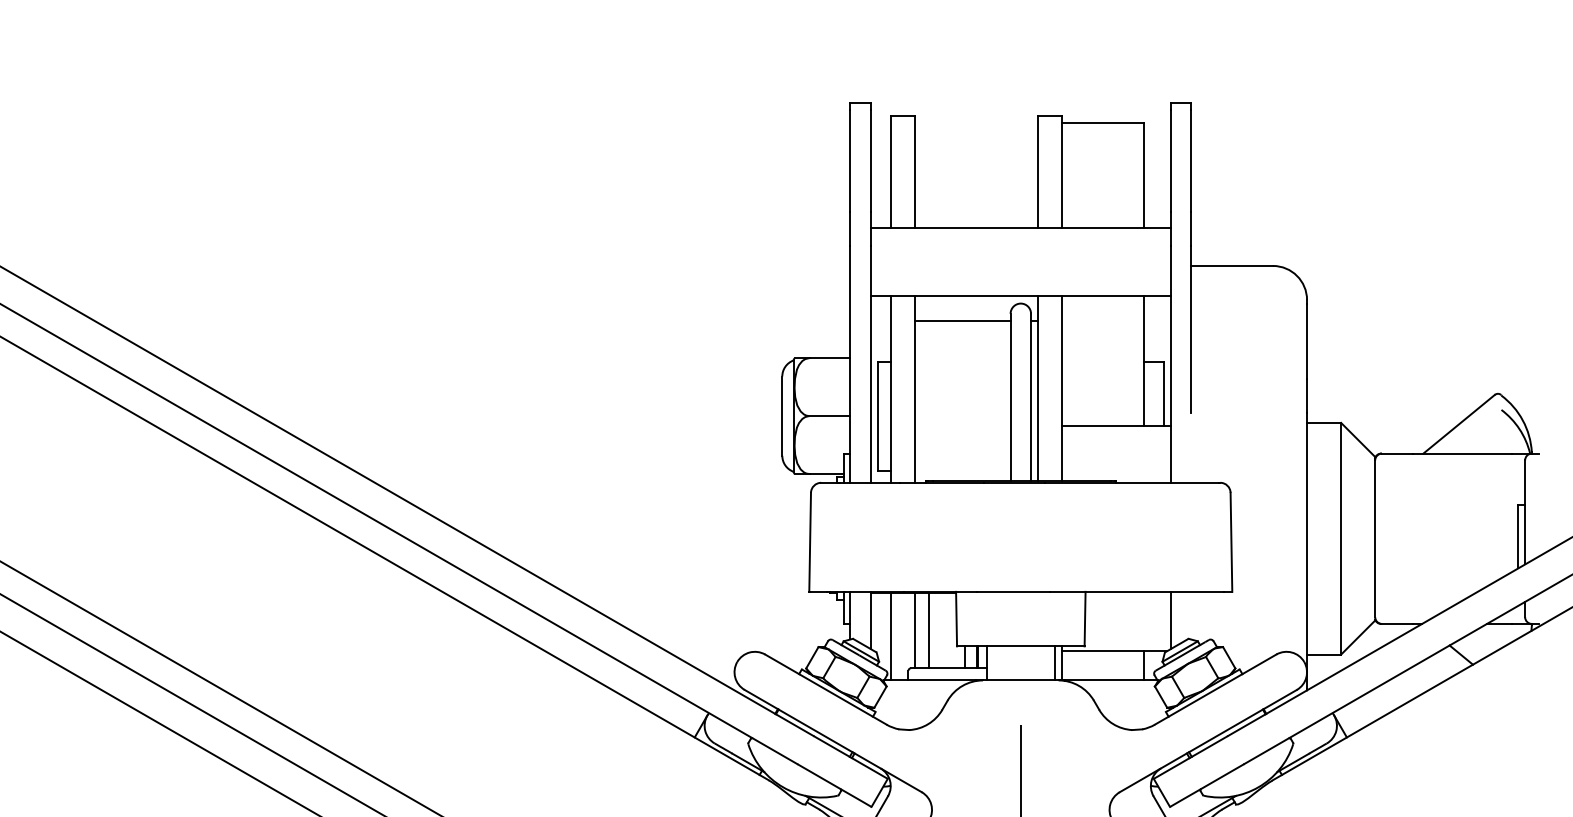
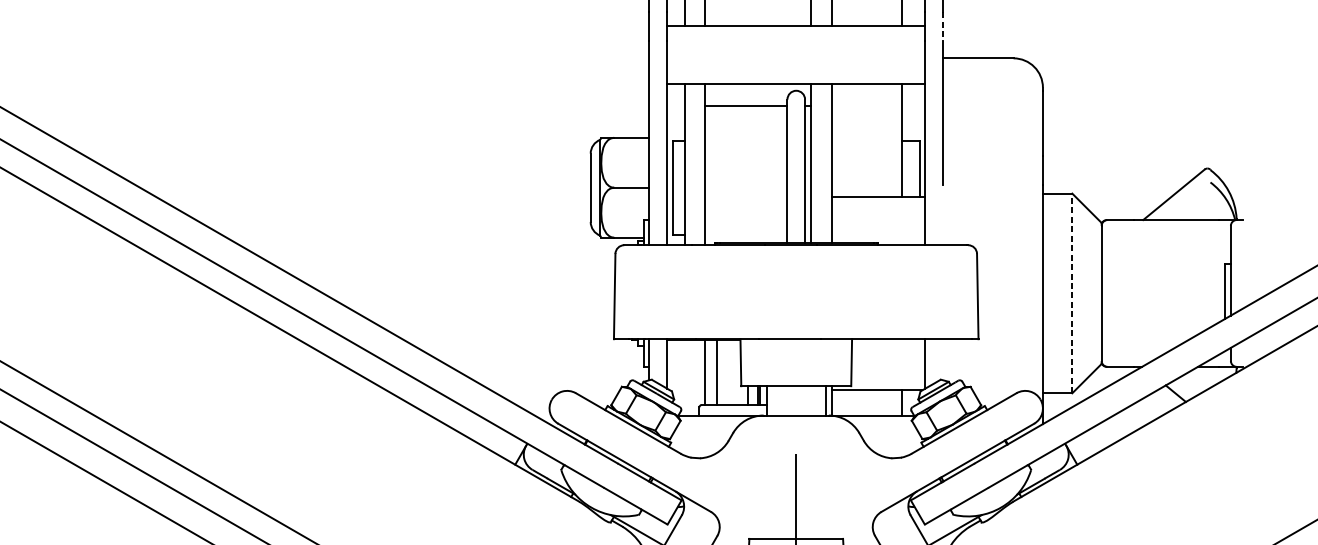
line: (1191, 229) -> (943, 26), solid -> dashed
line: (1341, 538) -> (1072, 293), solid -> dashed
line: (891, 636) -> (684, 377), removed

